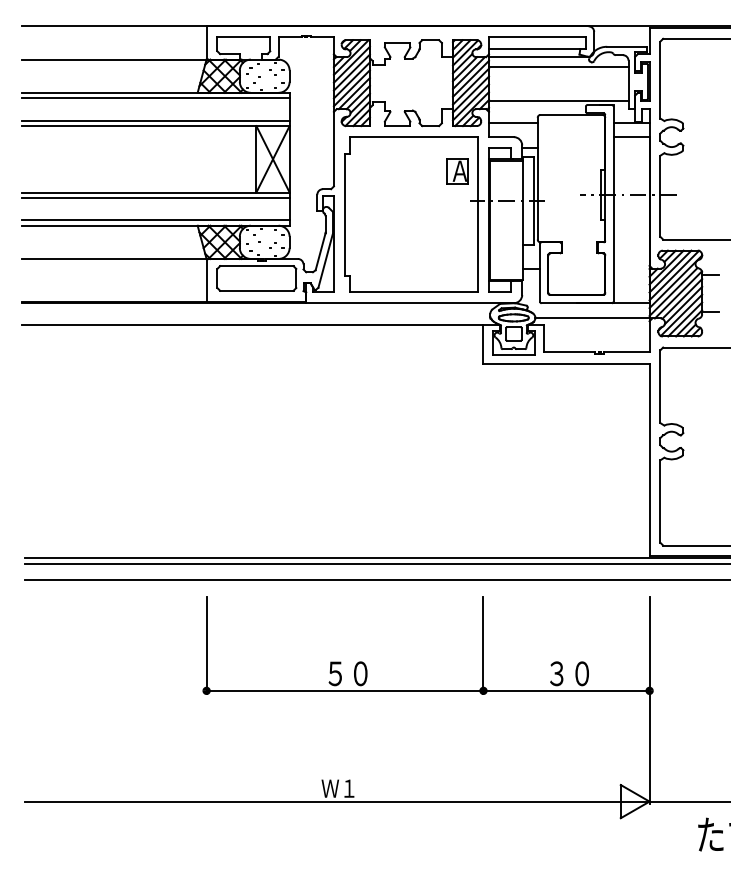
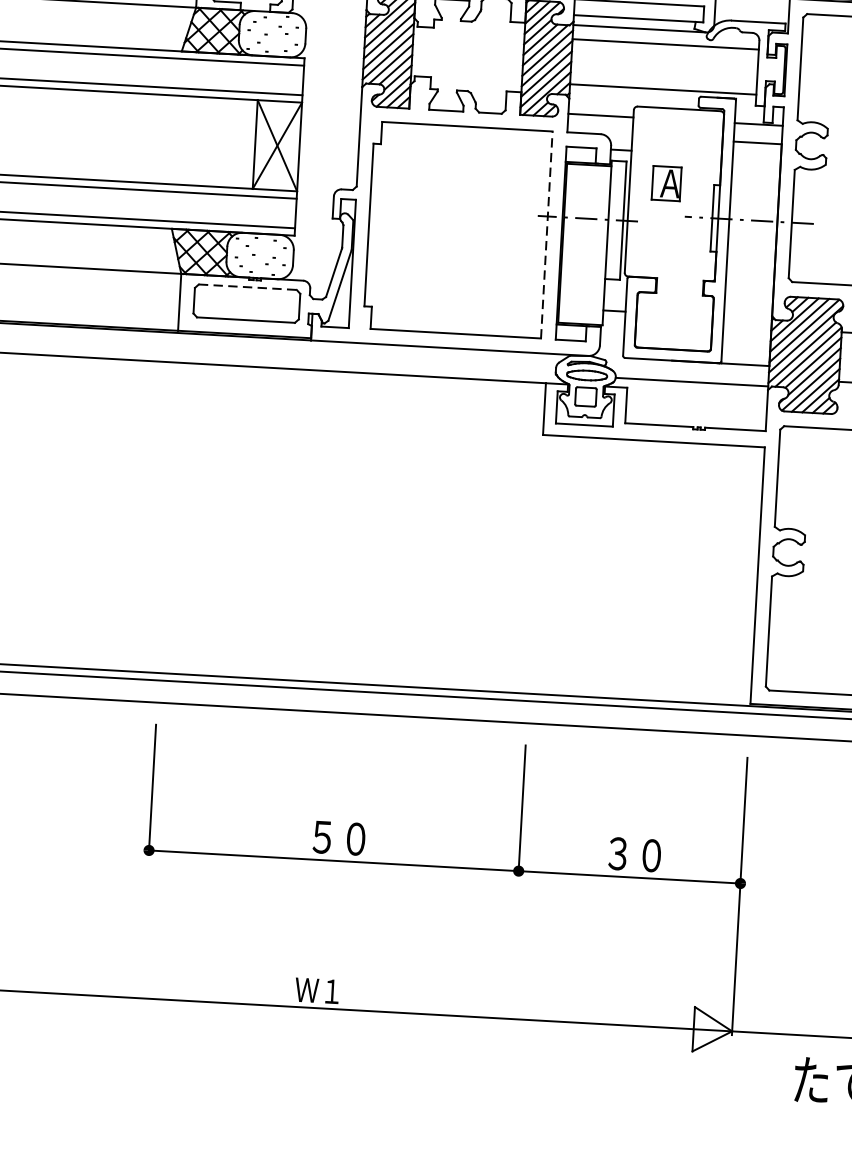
part: (457, 171) -> (666, 183), moved
line: (477, 214) -> (546, 234), solid -> dashed
line: (256, 266) -> (247, 287), solid -> dashed

